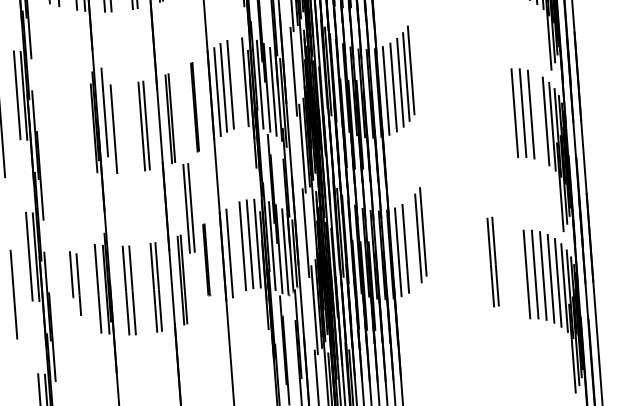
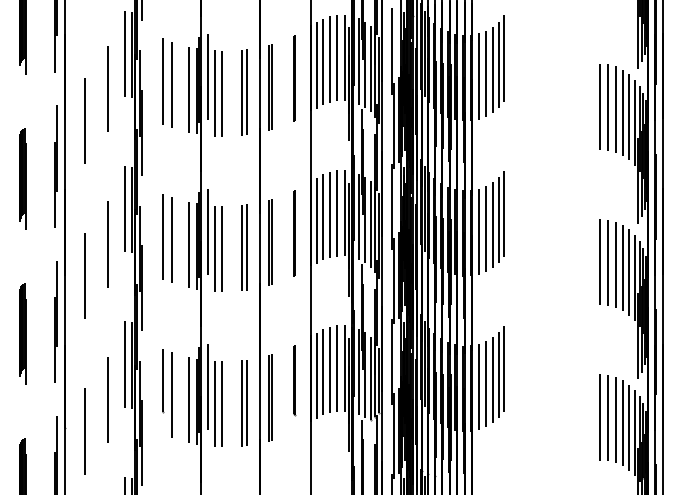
line: (238, 83) -> (337, 213), added
line: (538, 116) -> (622, 267), added
line: (58, 120) -> (163, 236), added
line: (68, 124) -> (172, 240), added
line: (85, 126) -> (188, 244), added
line: (120, 128) -> (221, 248), added
part: (188, 208) -> (281, 329), removed
line: (412, 244) -> (492, 380), added
line: (235, 249) -> (323, 372), added
part: (493, 262) -> (568, 403), removed
line: (116, 274) -> (207, 387), added
part: (75, 283) -> (167, 393), size x1.43

